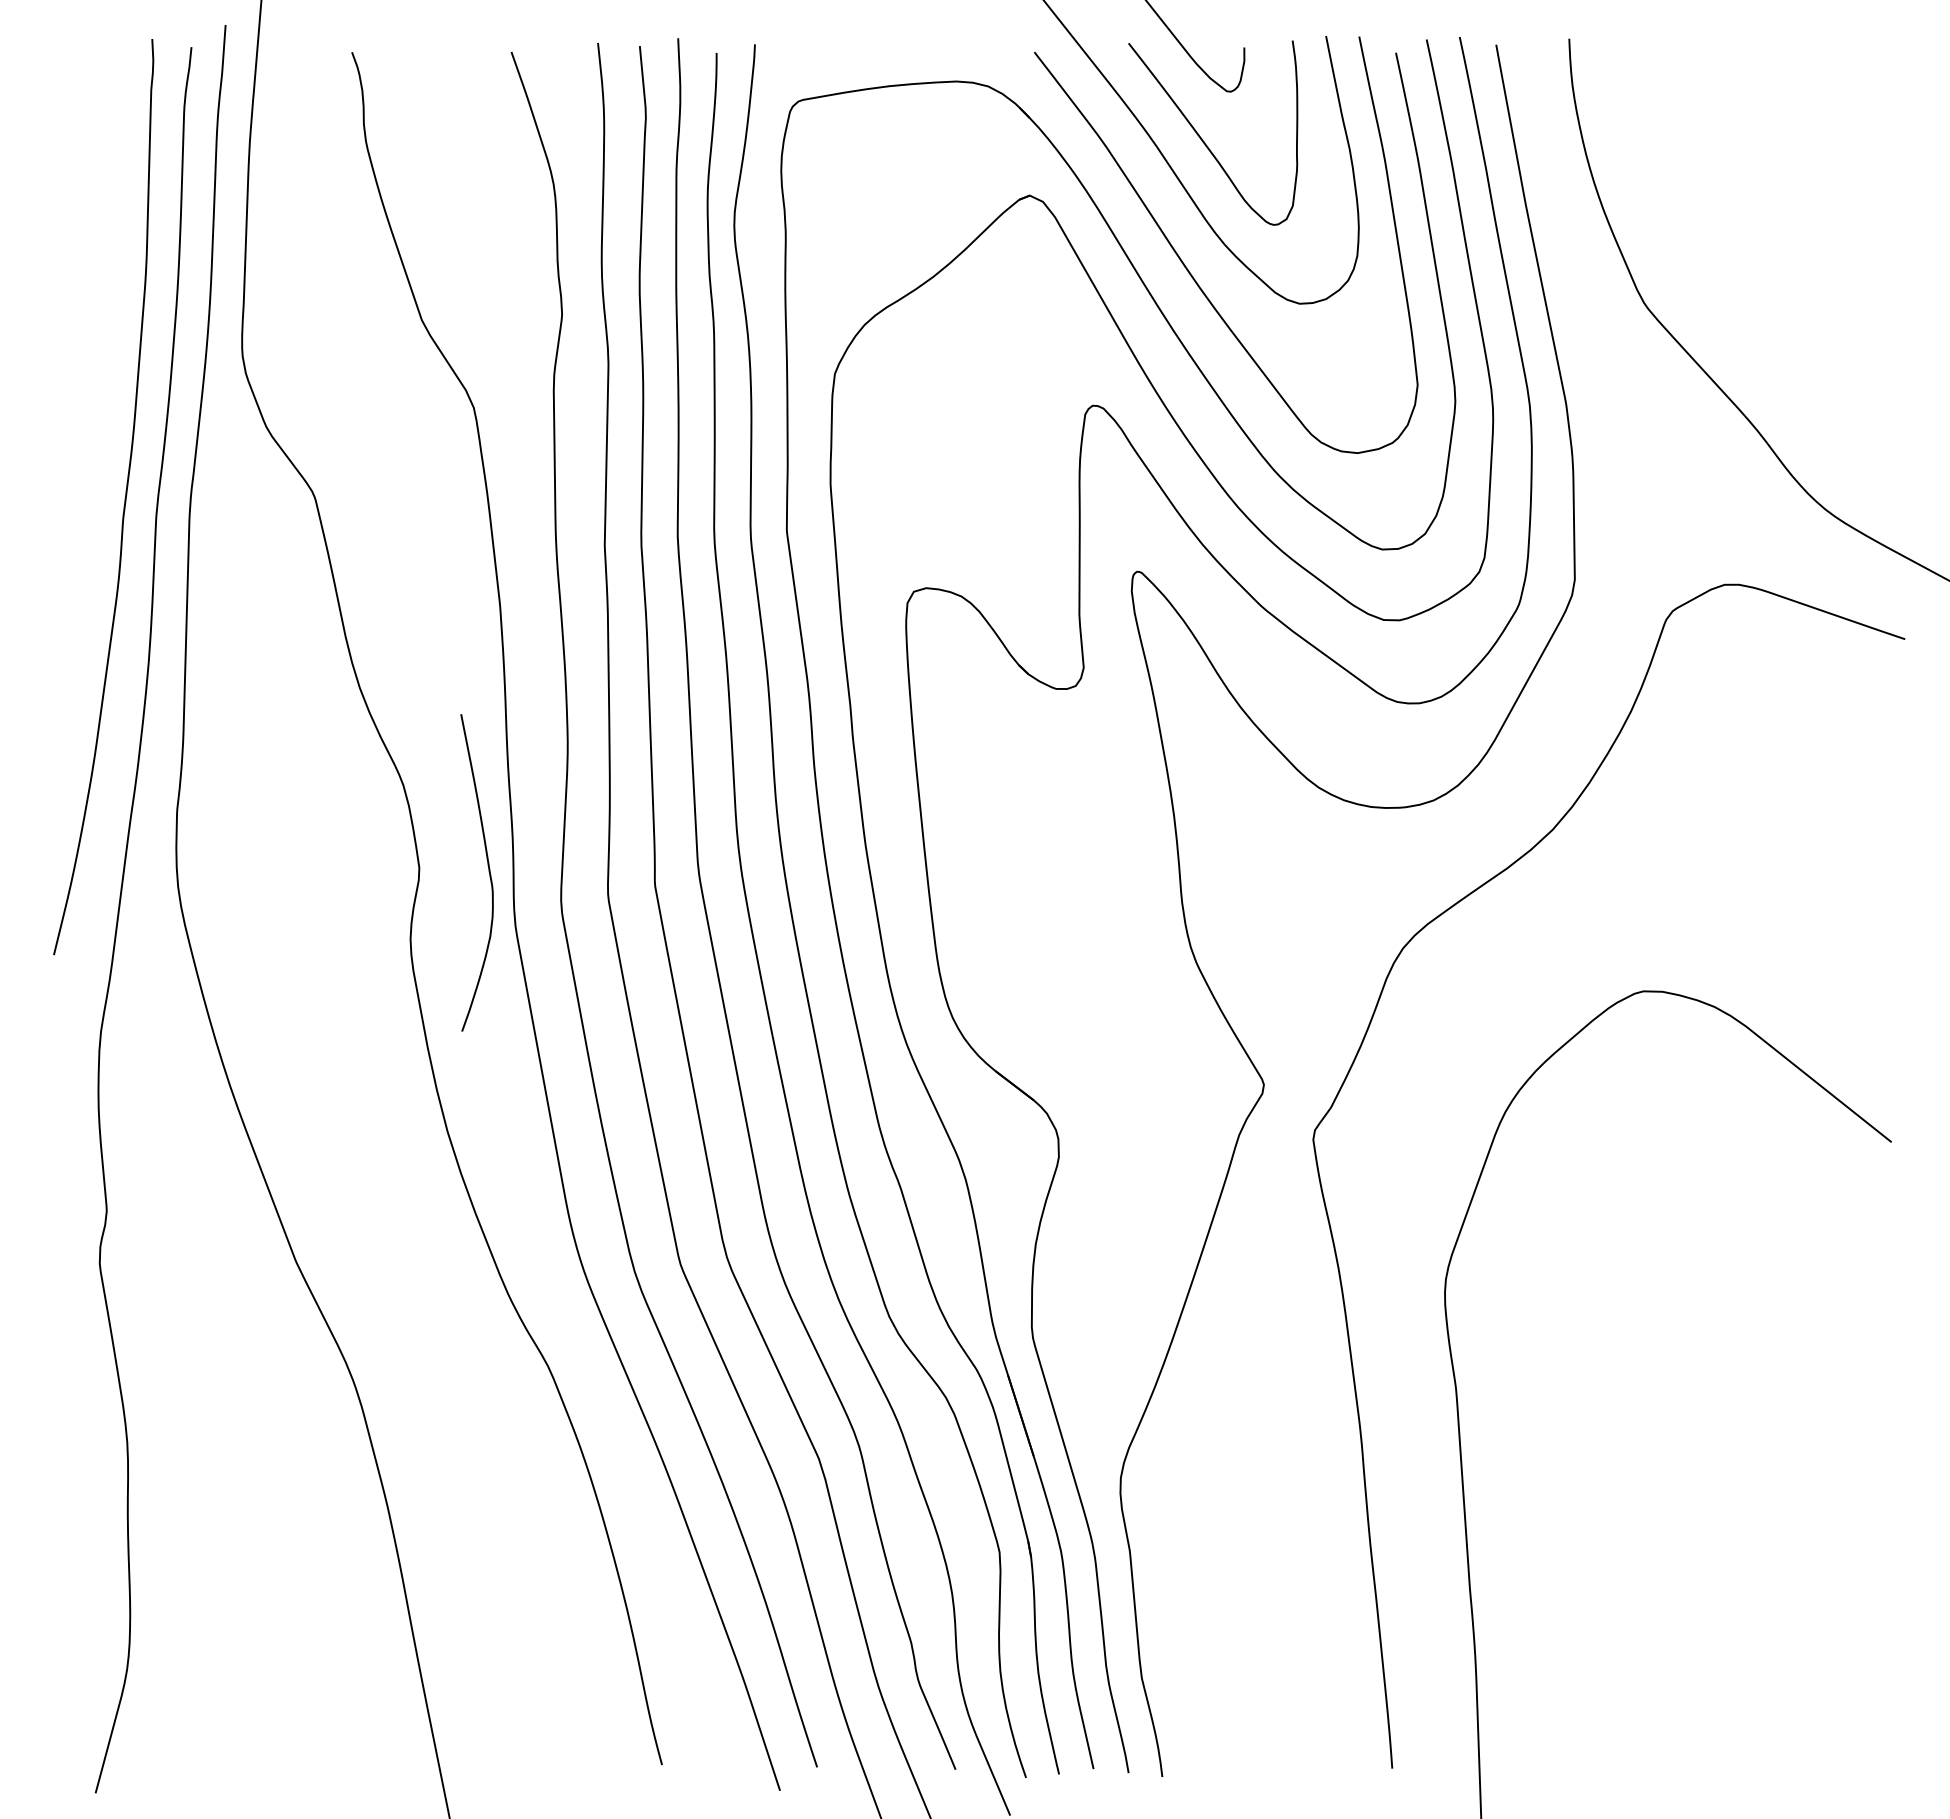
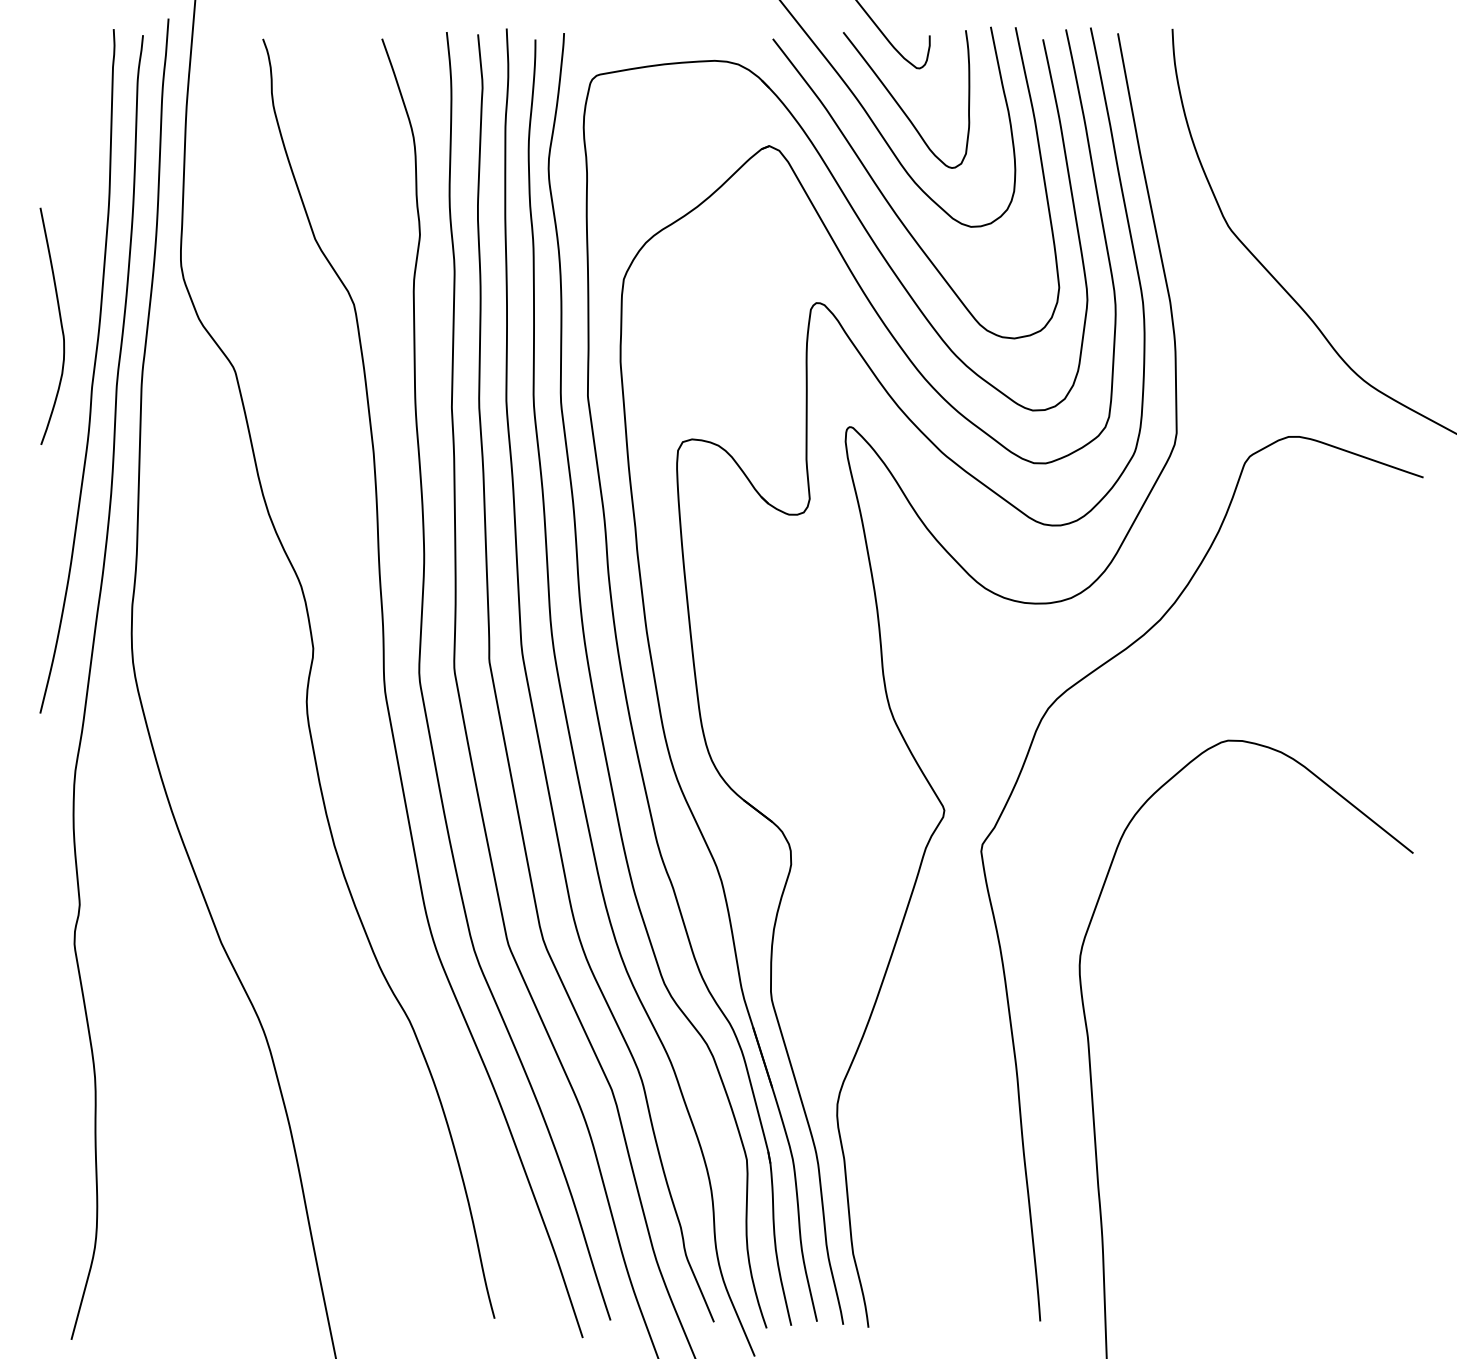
curve: (488, 872) -> (60, 326), moved

